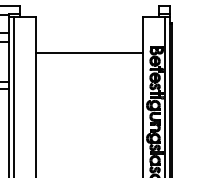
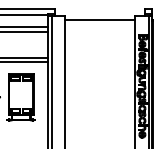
line: (88, 53) -> (99, 19), moved

